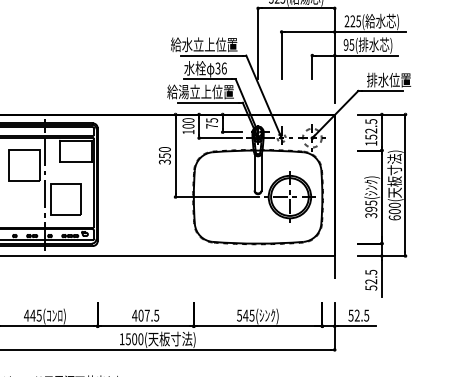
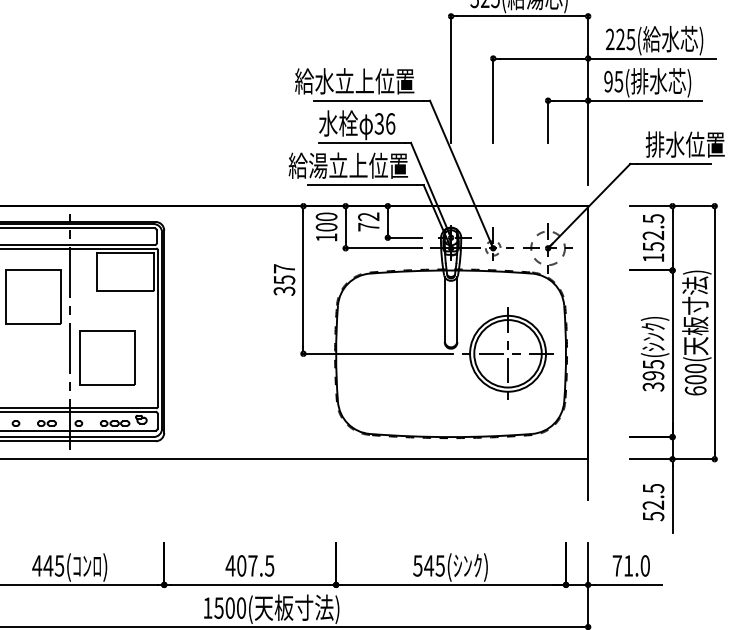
text: (212, 120) -> (369, 216), 75 -> 72
text: (164, 149) -> (283, 268), 350 -> 357
text: (358, 315) -> (630, 565), 52.5 -> 71.0

